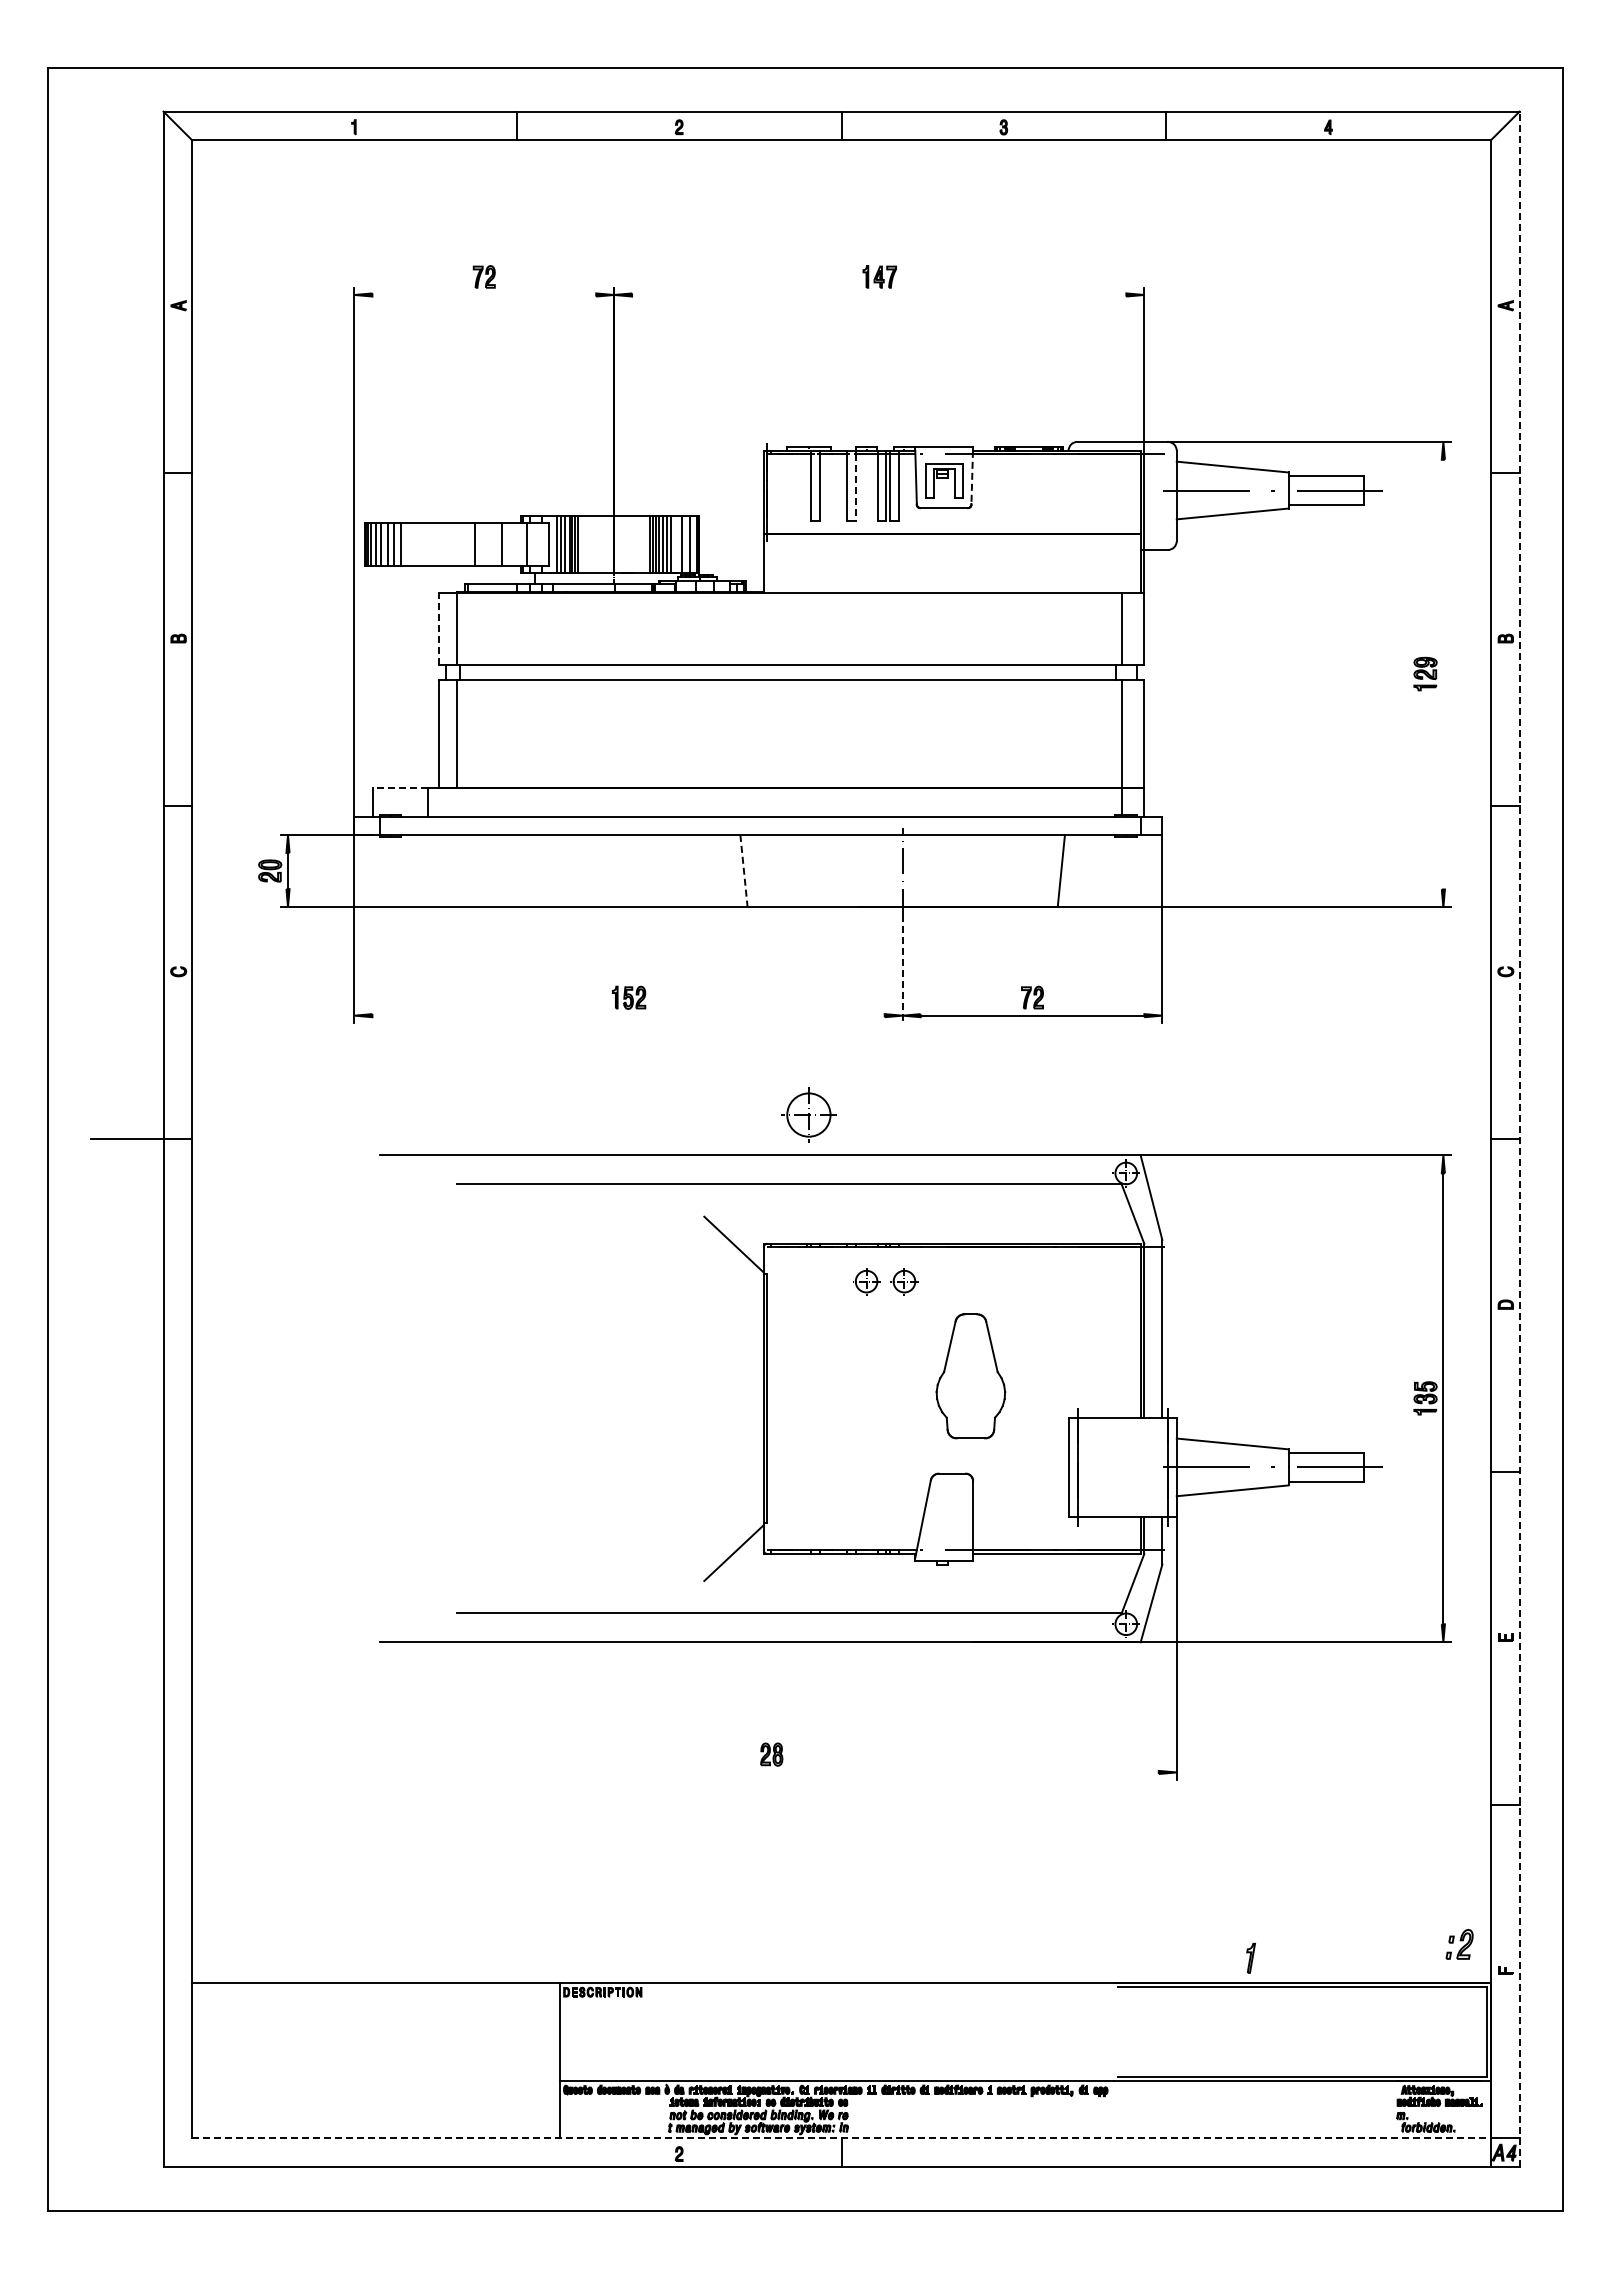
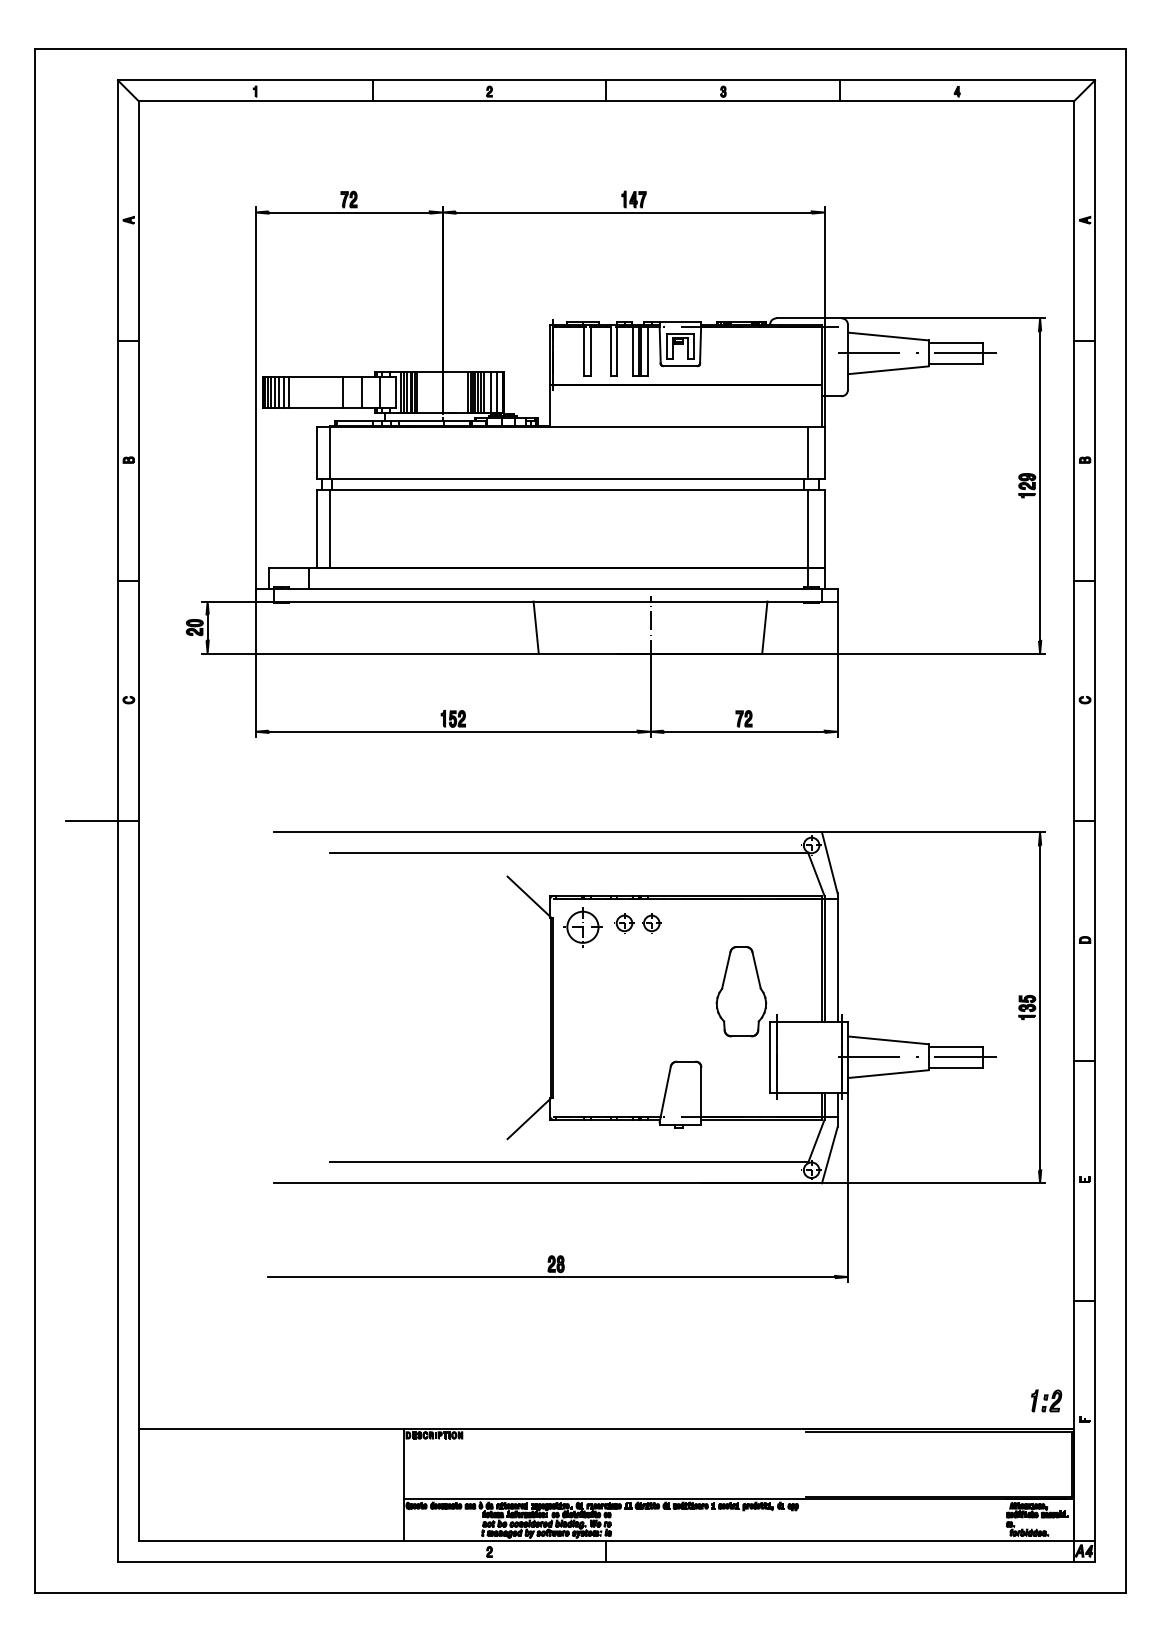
line: (484, 294) -> (349, 212), added
line: (879, 294) -> (633, 212), added
line: (972, 477) -> (700, 344), dashed -> solid
line: (855, 488) -> (616, 351), dashed -> solid
line: (439, 628) -> (316, 452), dashed -> solid
line: (1443, 674) -> (1040, 485), added
line: (400, 788) -> (288, 568), dashed -> solid
line: (744, 871) -> (536, 627), dashed -> solid
line: (902, 969) -> (650, 698), dashed -> solid
line: (628, 1015) -> (452, 731), added
part: (808, 1114) -> (582, 926), moved
line: (1519, 1139) -> (1094, 821), dashed -> solid
part: (970, 1376) -> (741, 991), moved
line: (765, 1772) -> (551, 1277), added
part: (1250, 1957) -> (1034, 1400), moved
line: (842, 2138) -> (607, 1540), dashed -> solid

